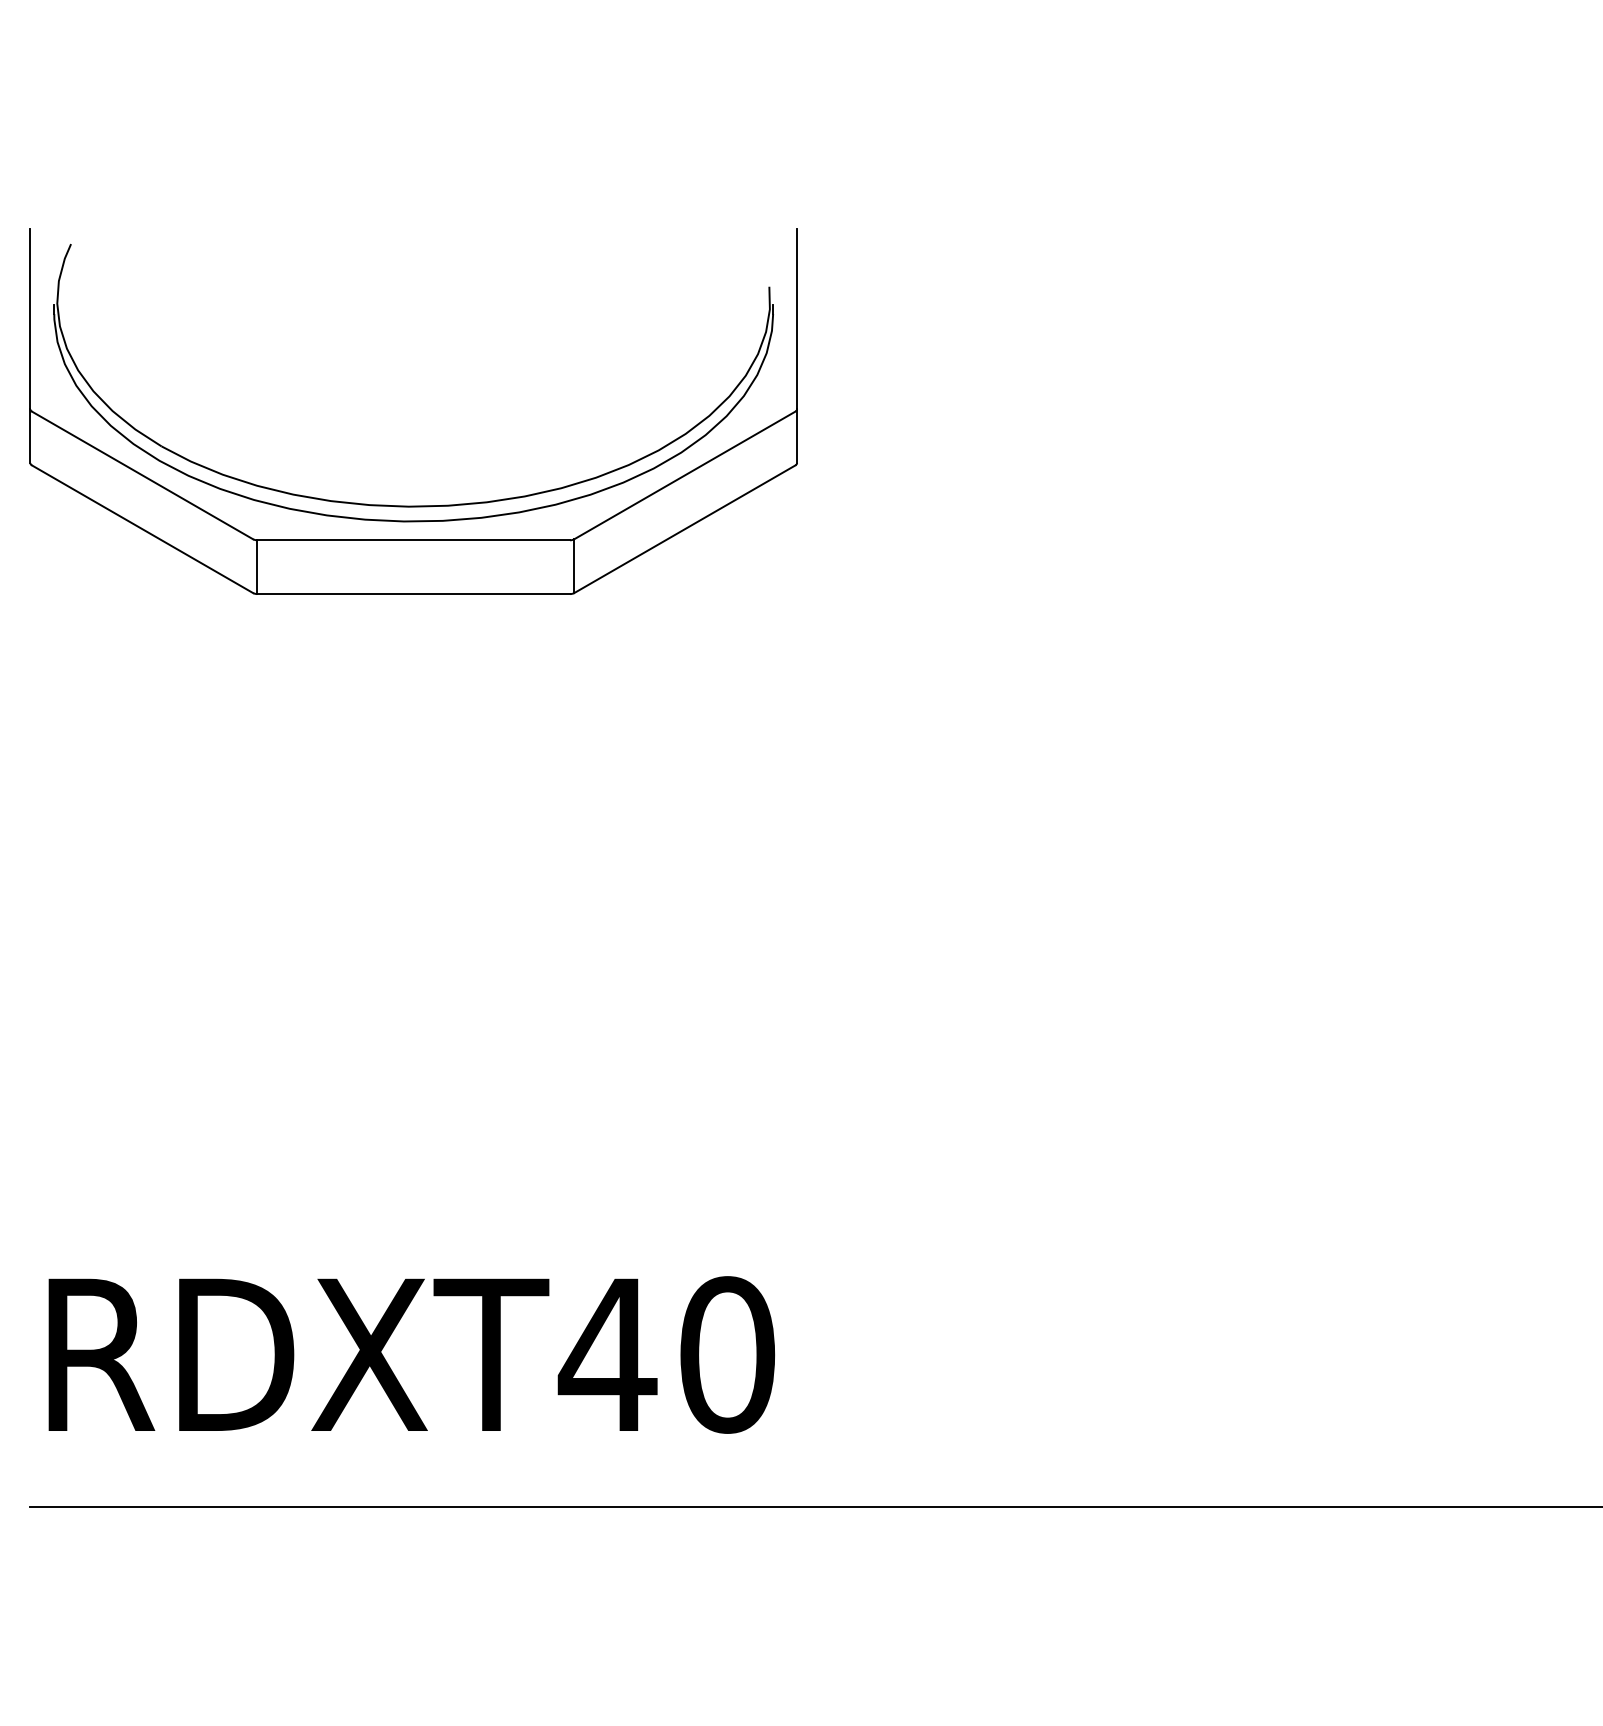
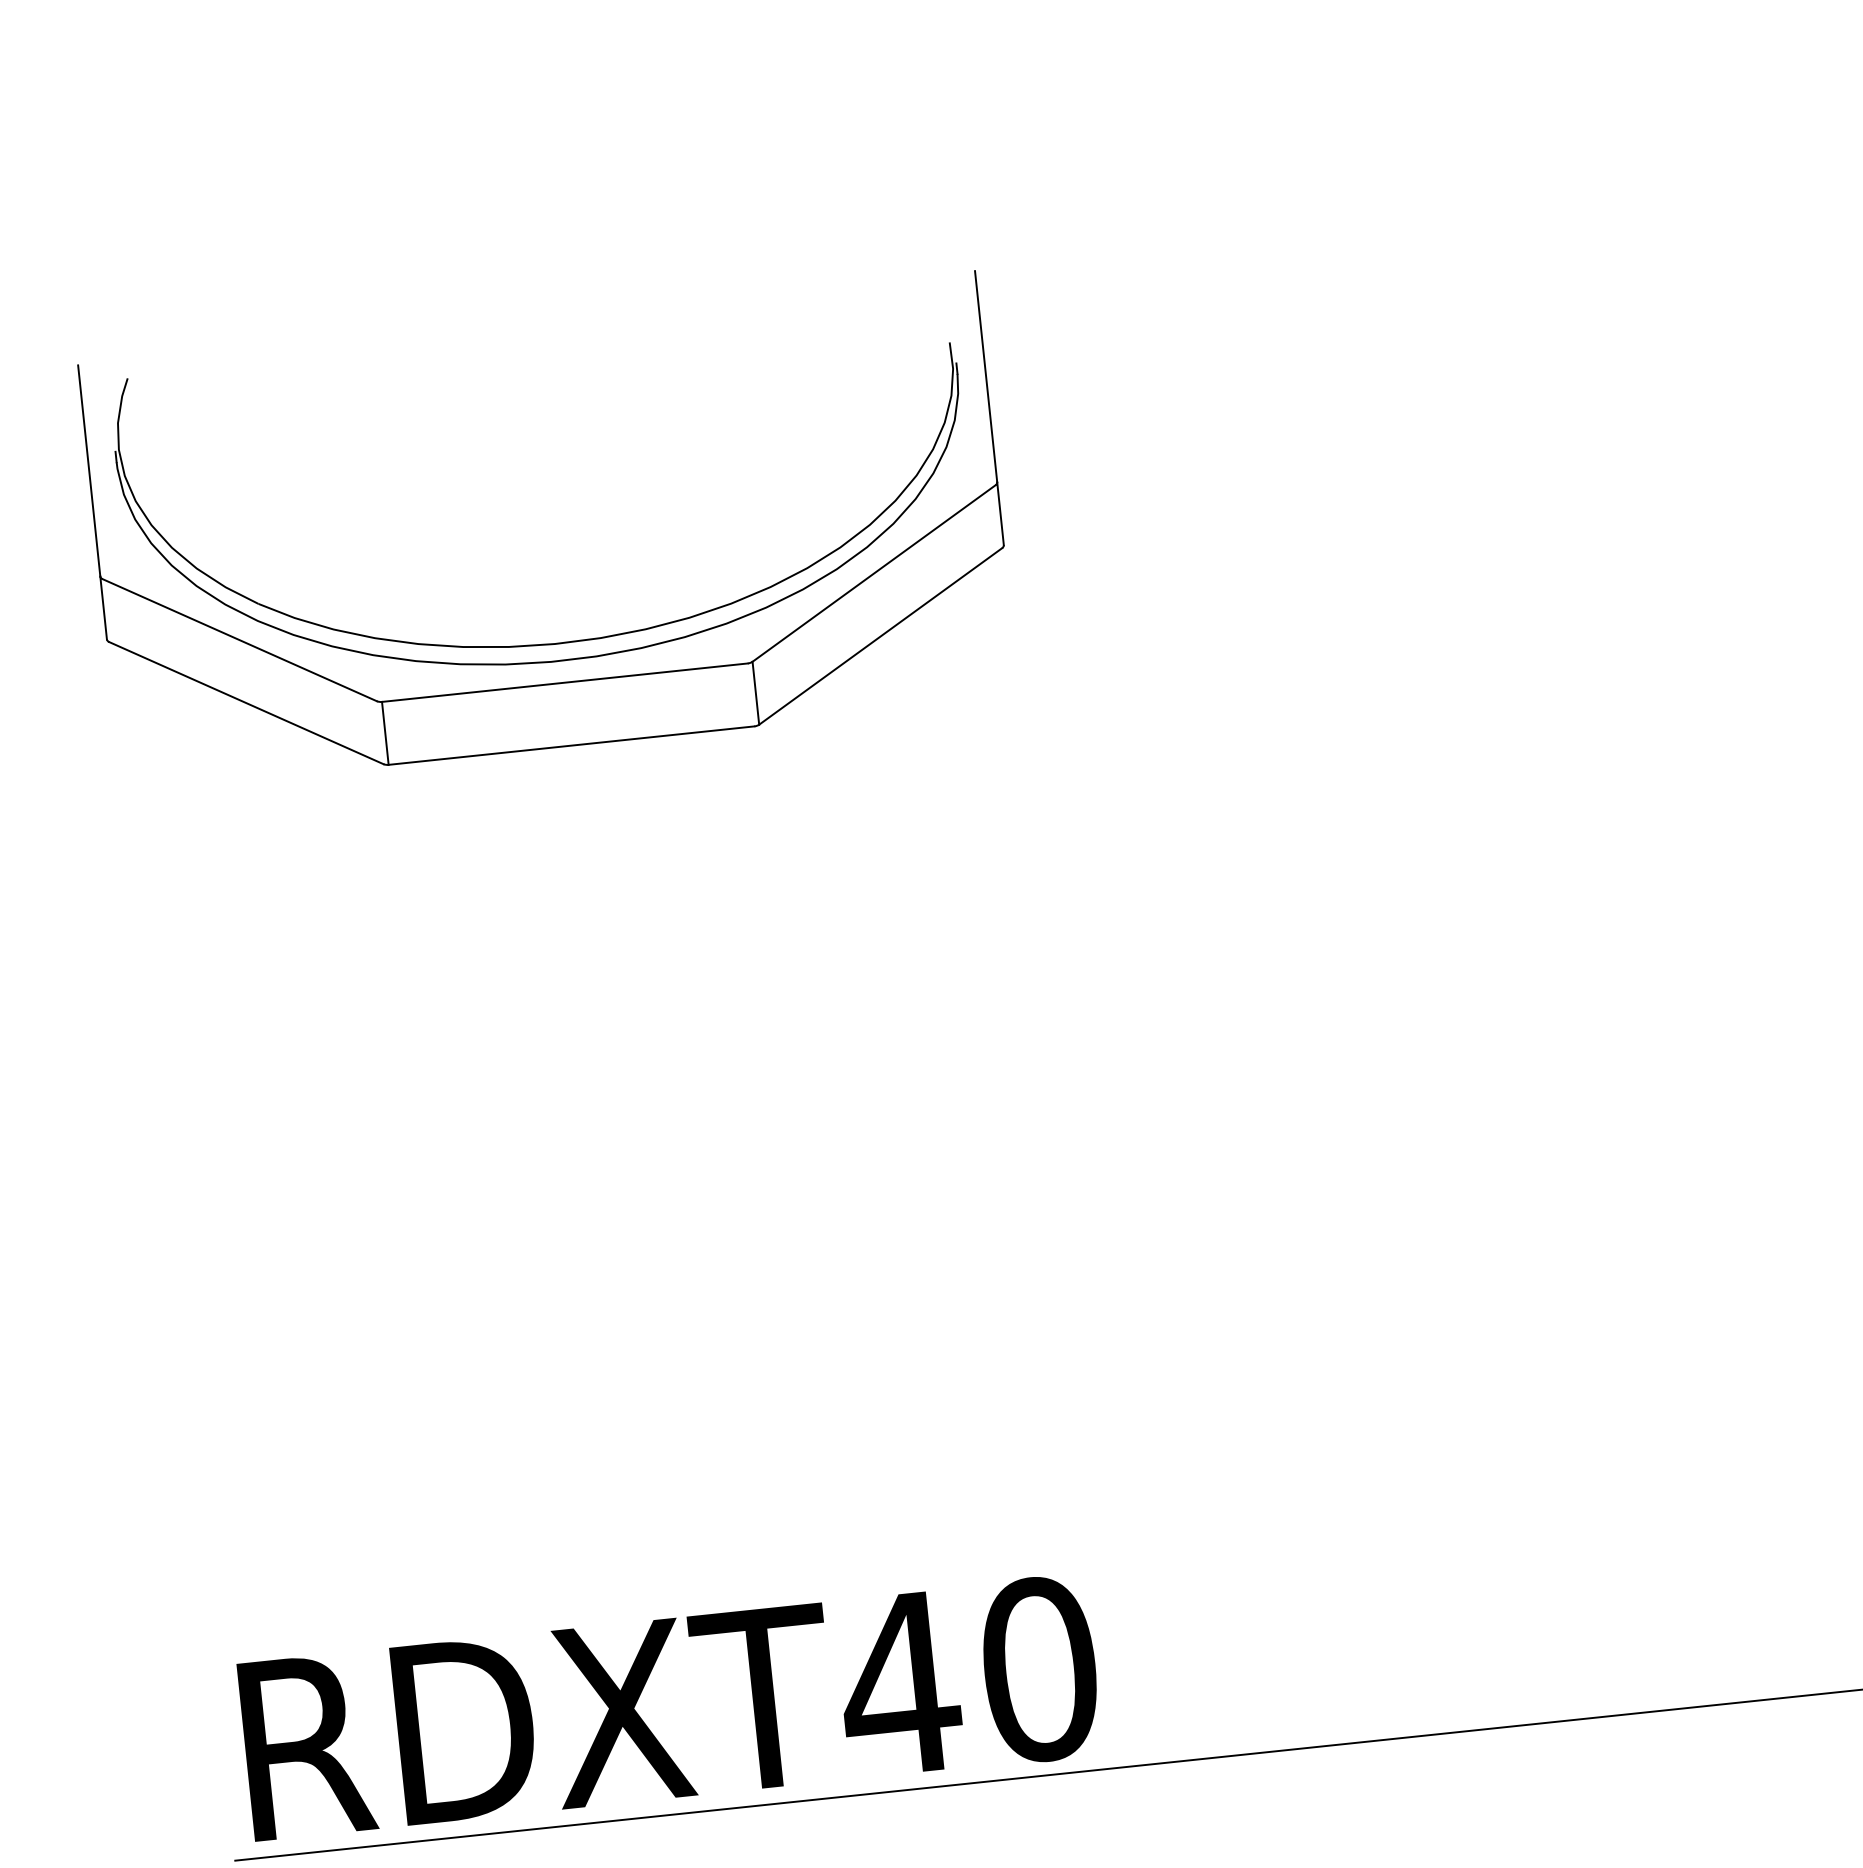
text: (411, 1354) -> (670, 1707), moved

